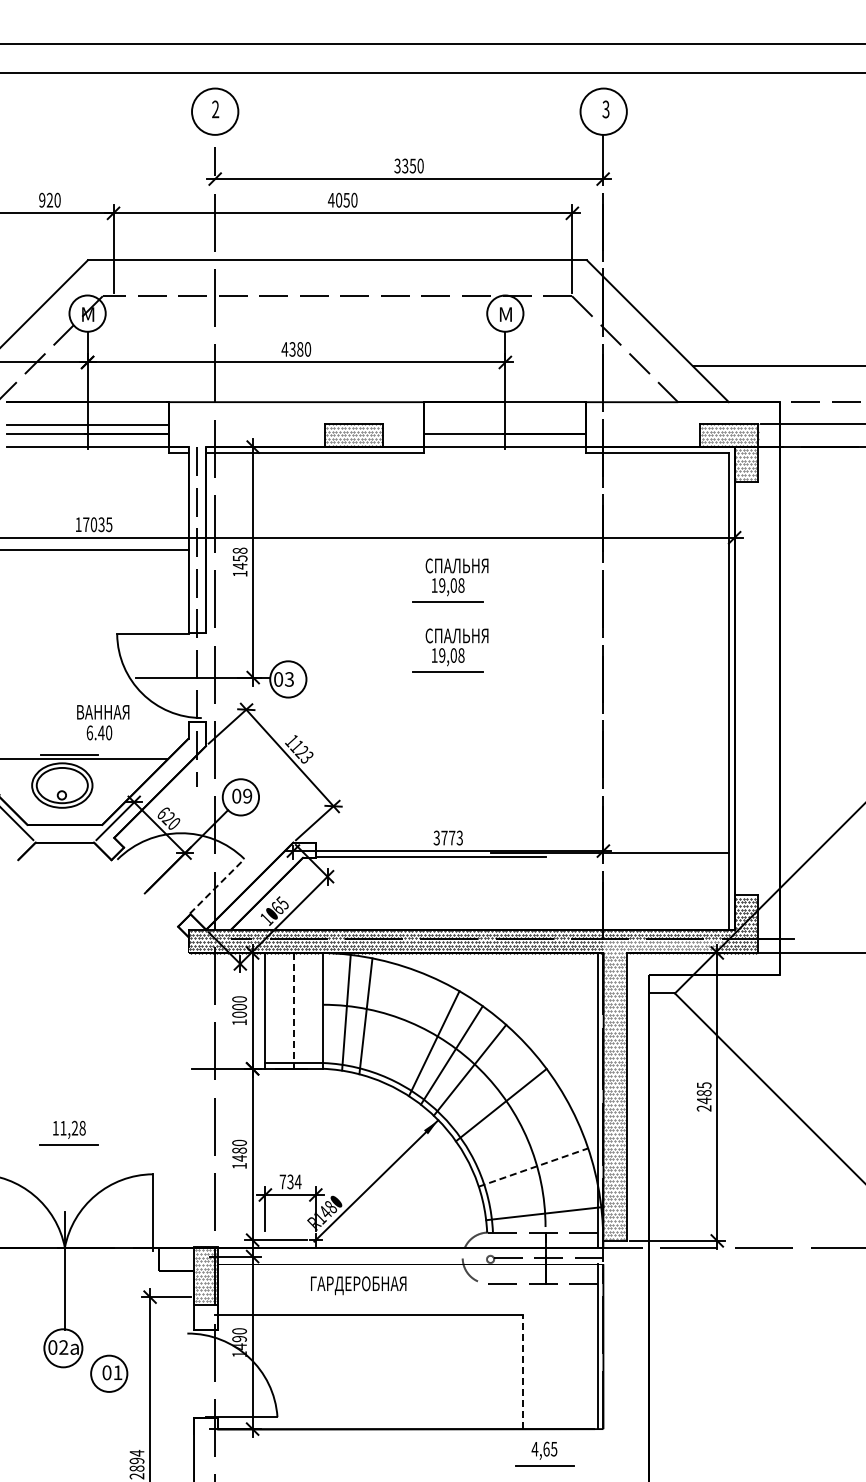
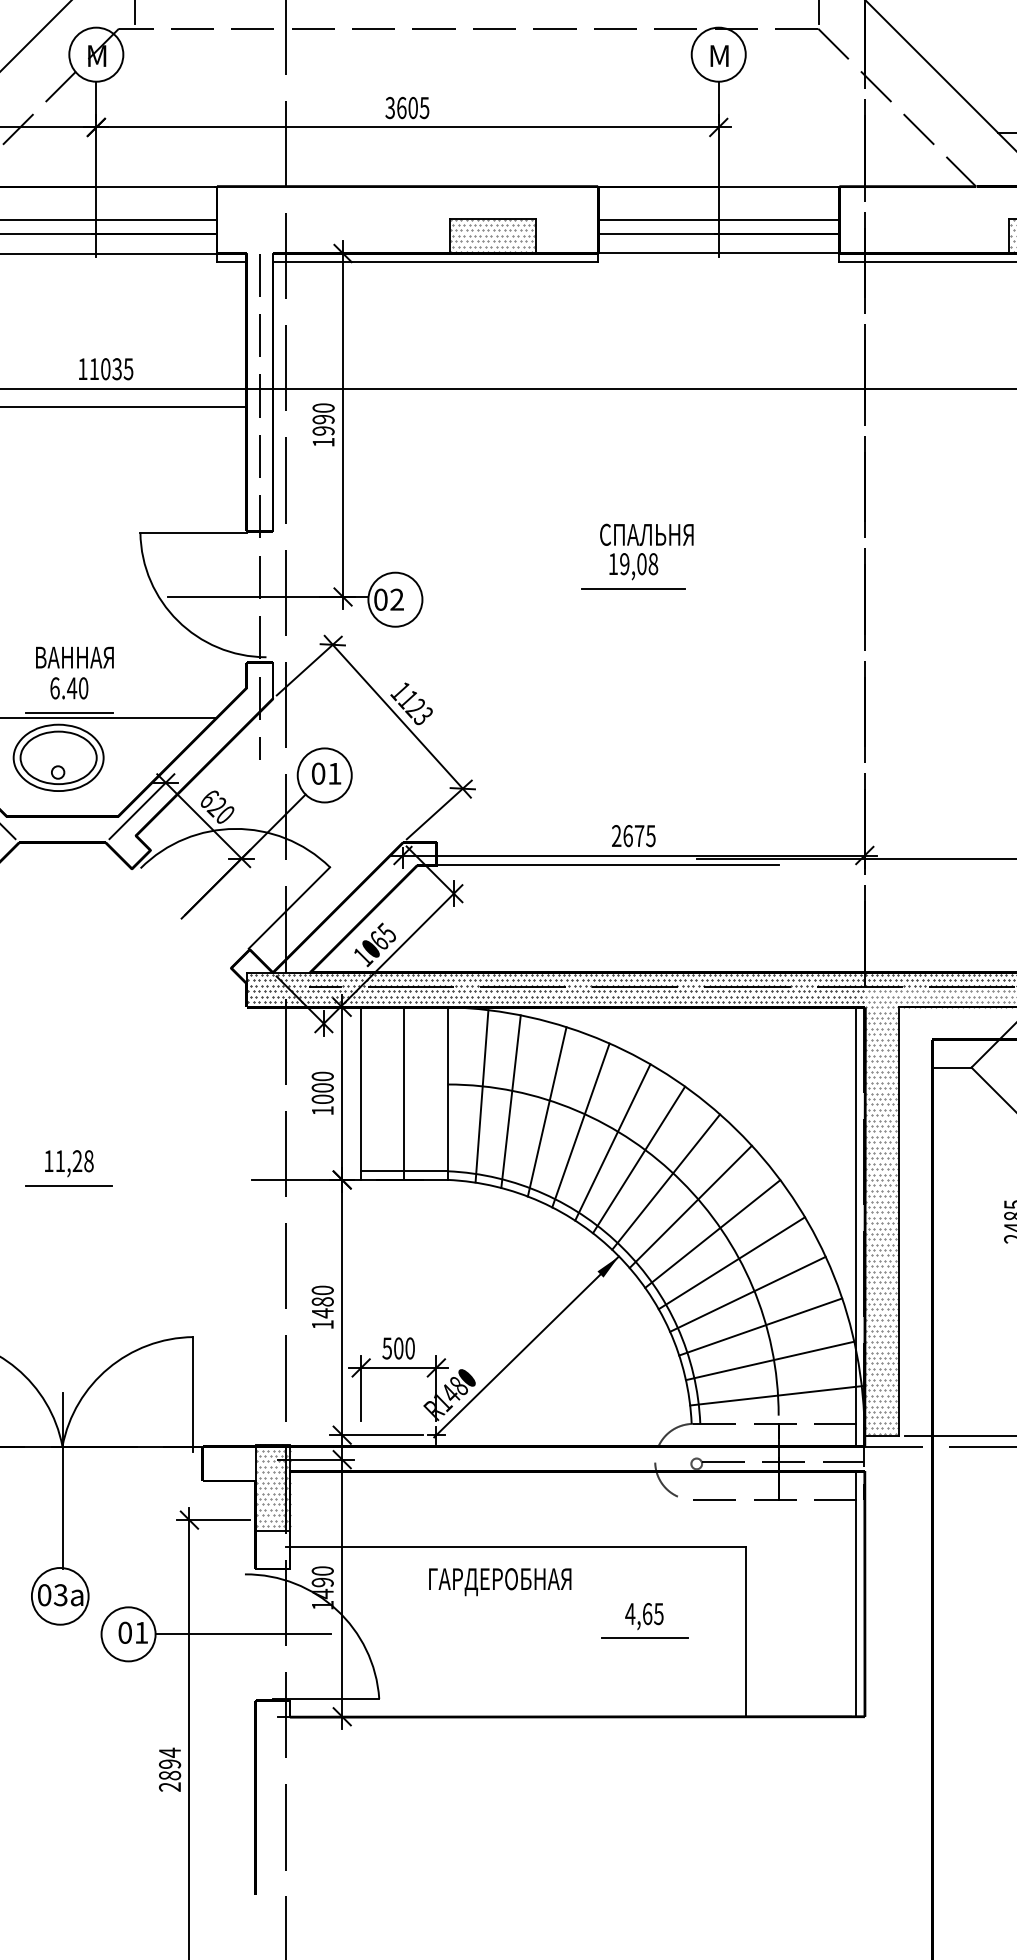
text: (296, 349) -> (407, 108), 4380 -> 3605
line: (505, 424) -> (718, 219), added
text: (86, 524) -> (94, 368), 17035 -> 11035
text: (239, 558) -> (322, 419), 1458 -> 1990
part: (450, 580) -> (637, 452), removed
text: (289, 679) -> (397, 599), 03 -> 02
text: (103, 722) -> (75, 672), moved
text: (247, 795) -> (334, 772), 09 -> 01
text: (447, 837) -> (632, 835), 3773 -> 2675
line: (217, 886) -> (289, 908), dashed -> solid
line: (294, 1010) -> (404, 1093), dashed -> solid
line: (390, 1023) -> (547, 1112), added
line: (412, 1032) -> (580, 1125), added
line: (486, 1086) -> (690, 1206), added
line: (514, 1124) -> (732, 1262), added
part: (68, 1132) -> (67, 1167), moved
line: (524, 1145) -> (747, 1294), added
line: (533, 1167) -> (760, 1326), dashed -> solid
text: (290, 1181) -> (398, 1347), 734 -> 500
line: (539, 1190) -> (769, 1361), added
text: (358, 1285) -> (499, 1581), moved
text: (63, 1347) -> (60, 1595), 02a -> 03a
line: (523, 1372) -> (745, 1632), dashed -> solid
line: (186, 1373) -> (243, 1633), added
part: (544, 1453) -> (644, 1620), moved

